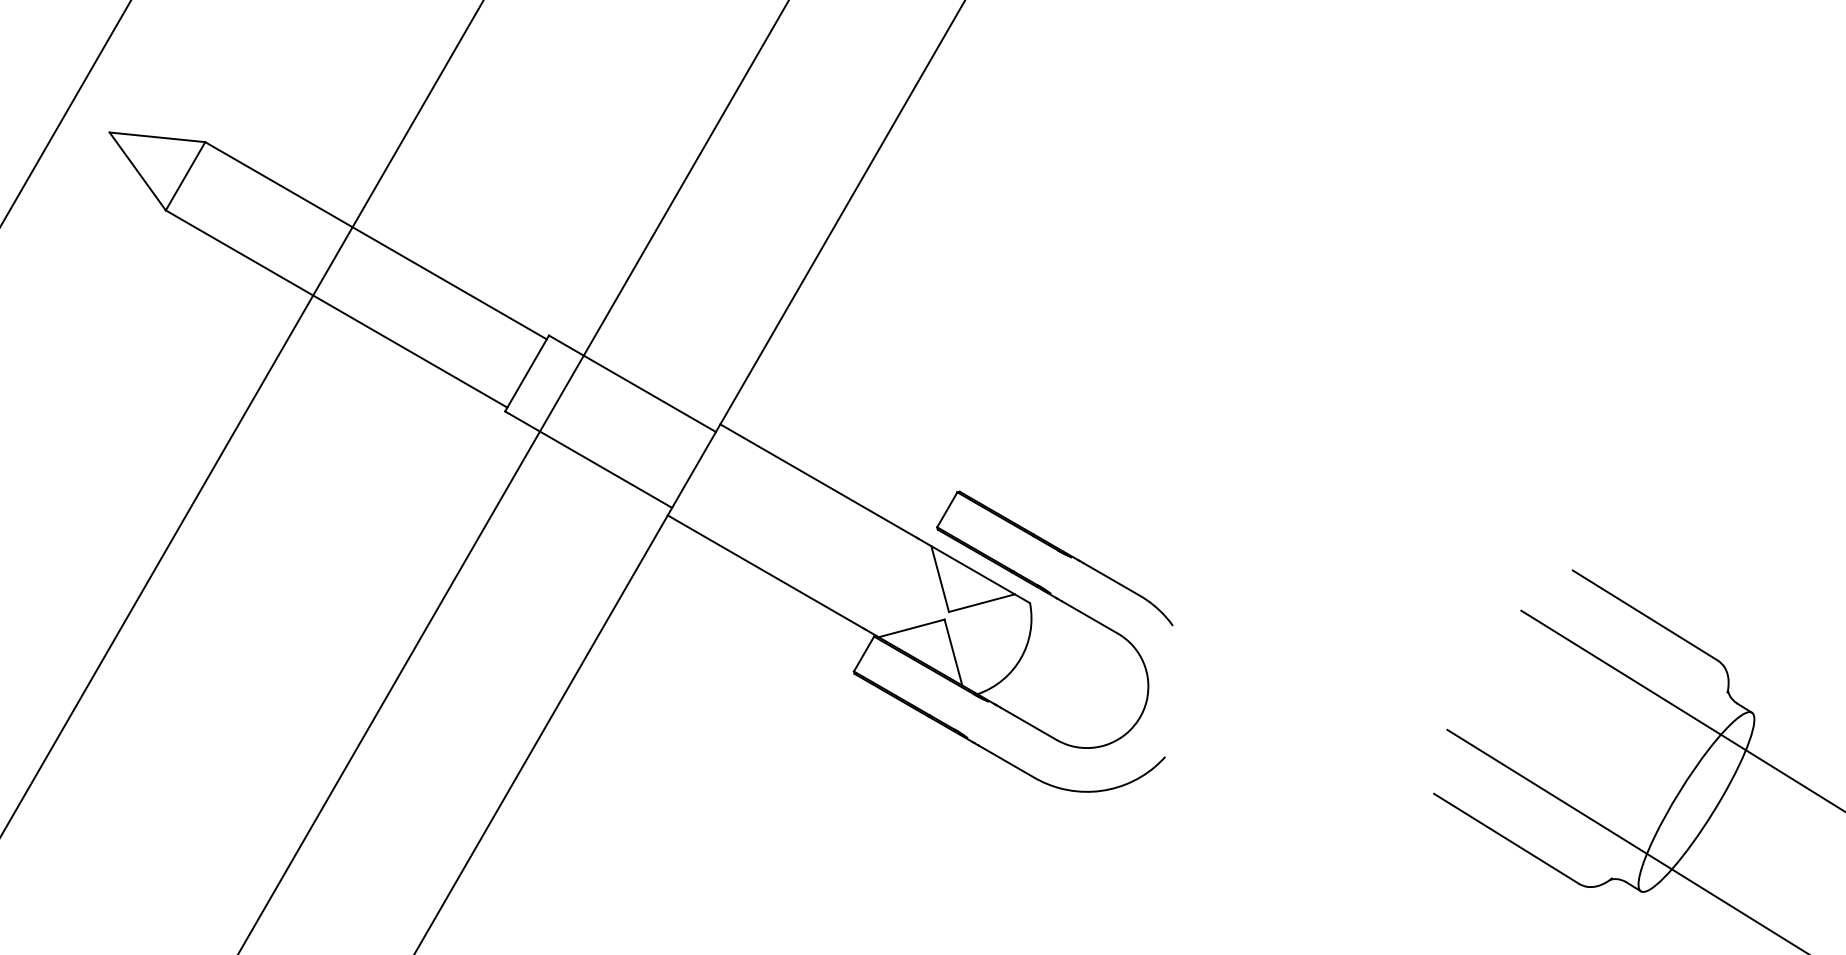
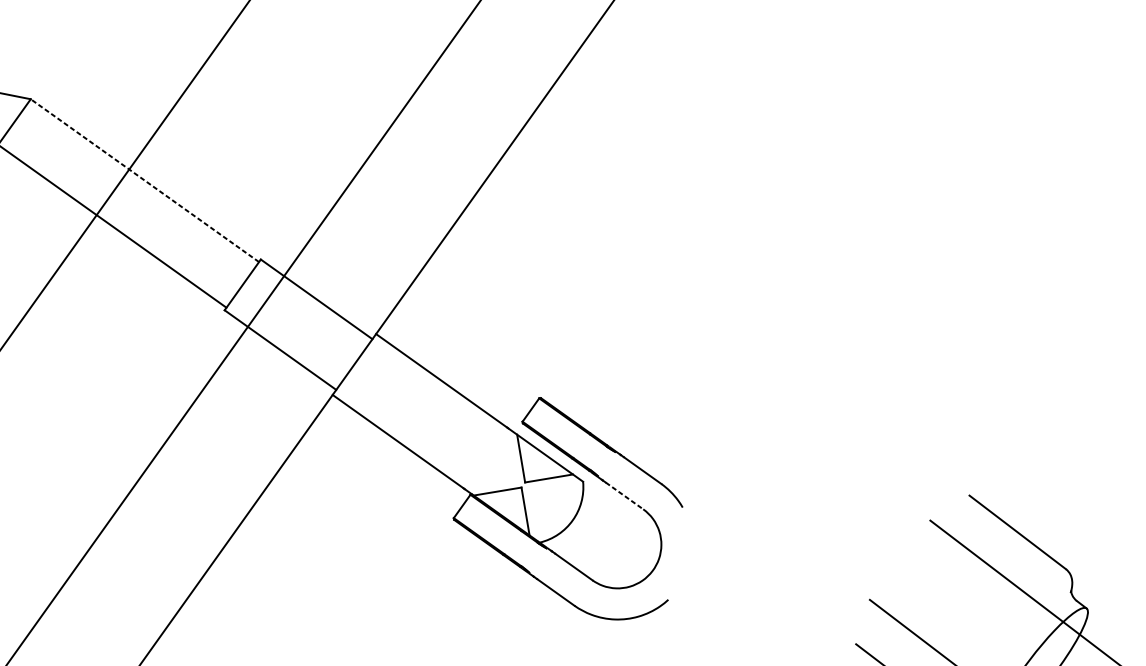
line: (375, 240) -> (144, 180), solid -> dashed
line: (1090, 617) -> (624, 496), solid -> dashed

